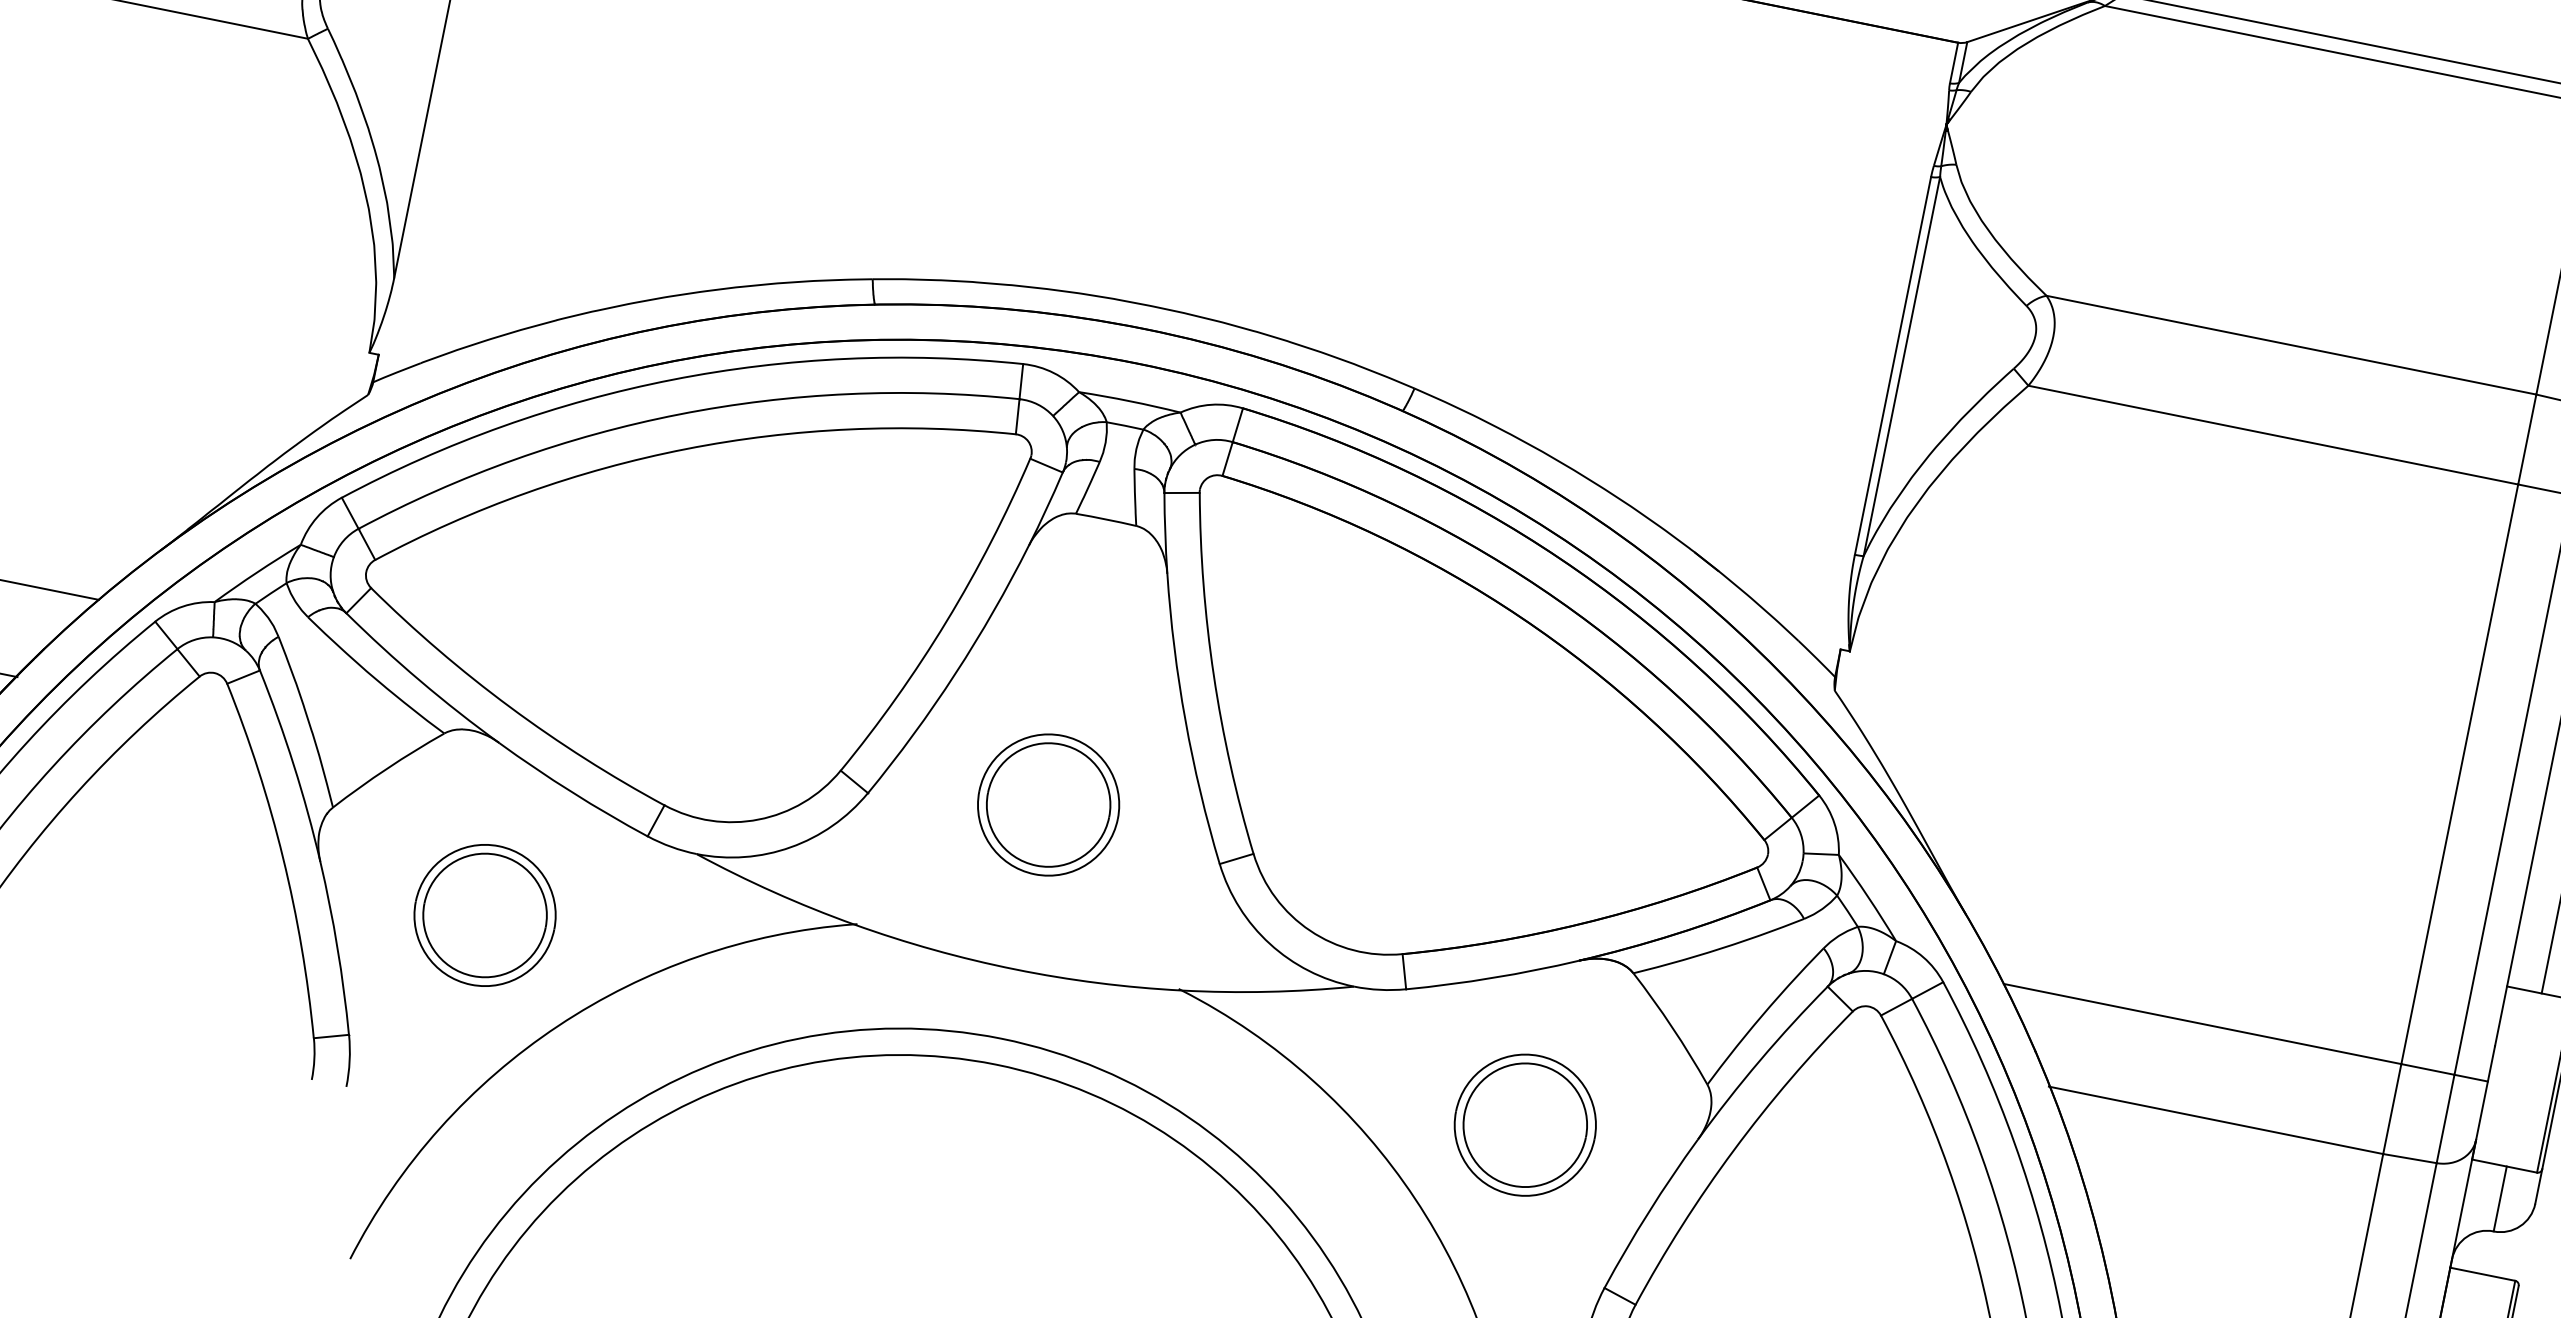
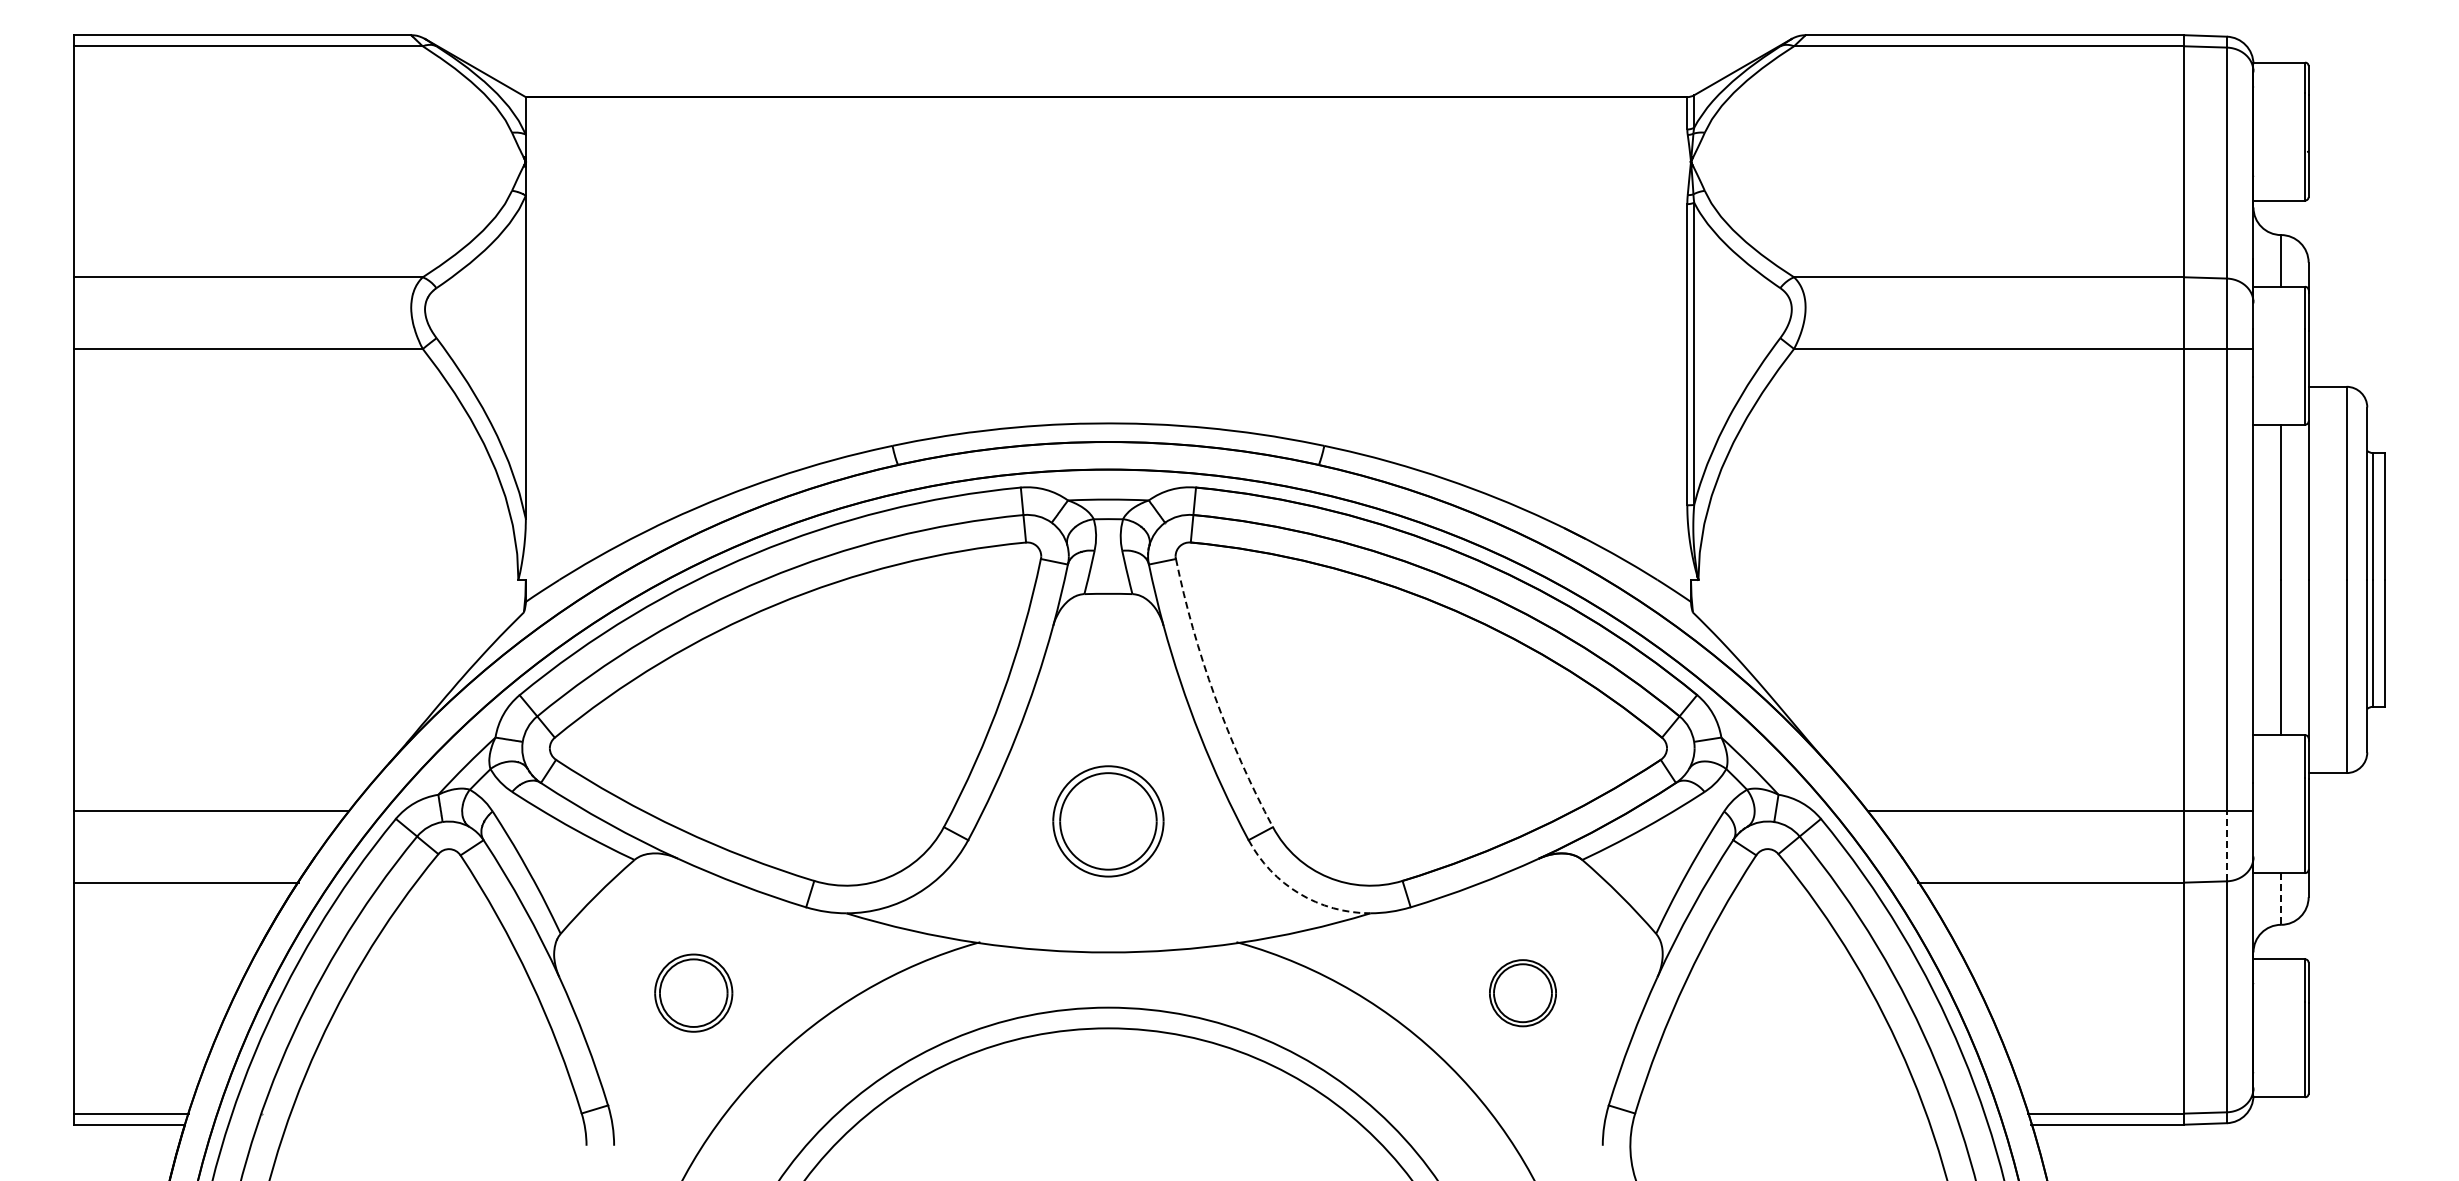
arc: (1213, 675) -> (1214, 696), solid -> dashed
part: (484, 915) -> (693, 993), size x0.7
arc: (1270, 943) -> (1299, 893), solid -> dashed
line: (2445, 1118) -> (2226, 845), solid -> dashed
part: (1524, 1125) -> (1522, 993), size x0.6
line: (2500, 1198) -> (2281, 898), solid -> dashed

